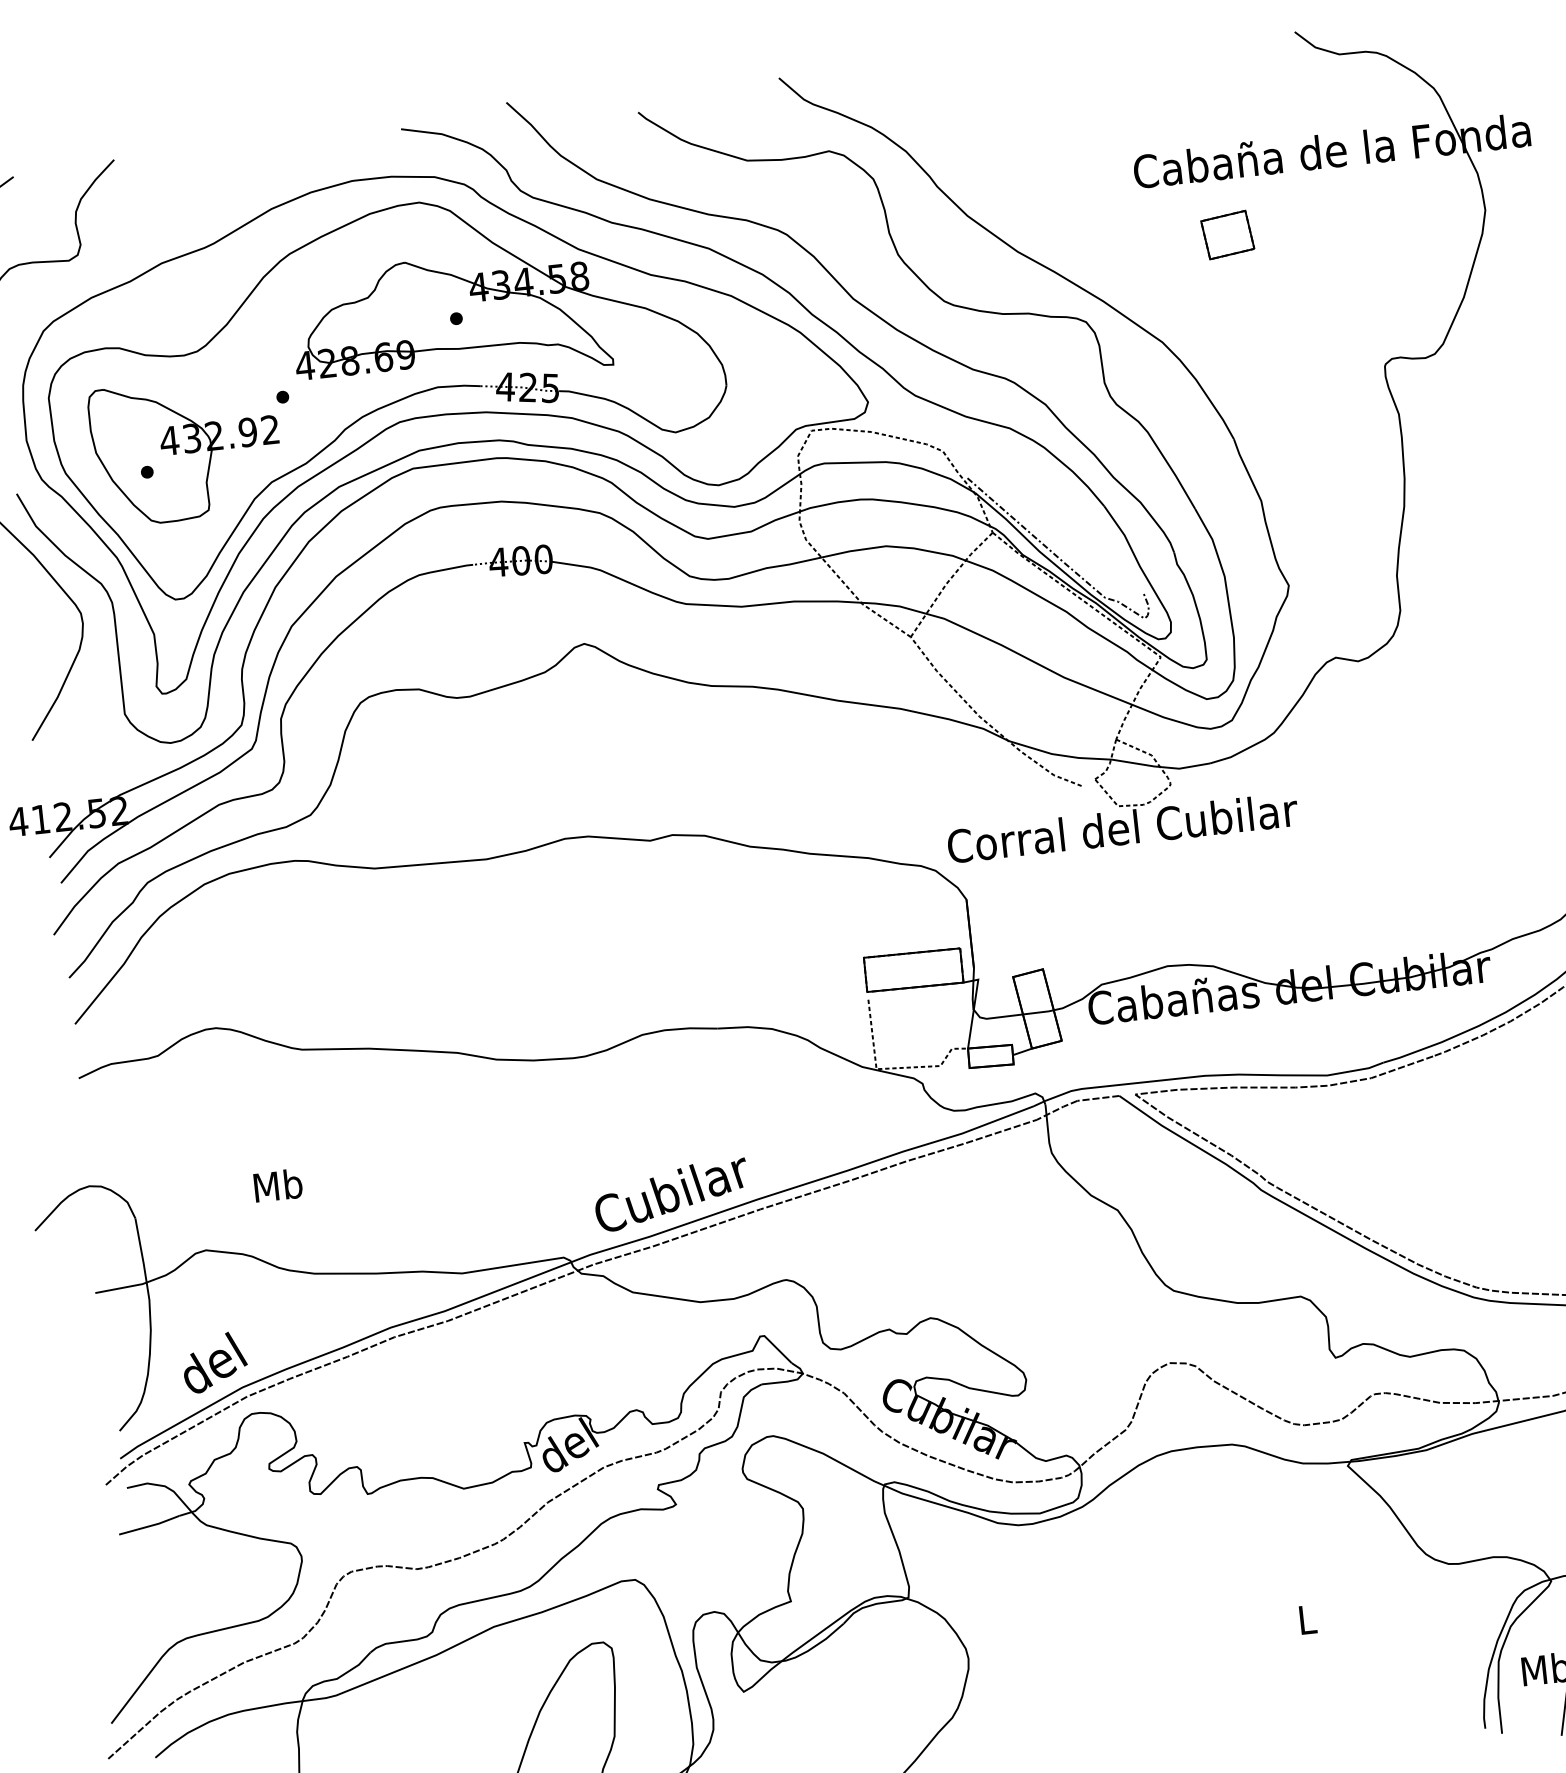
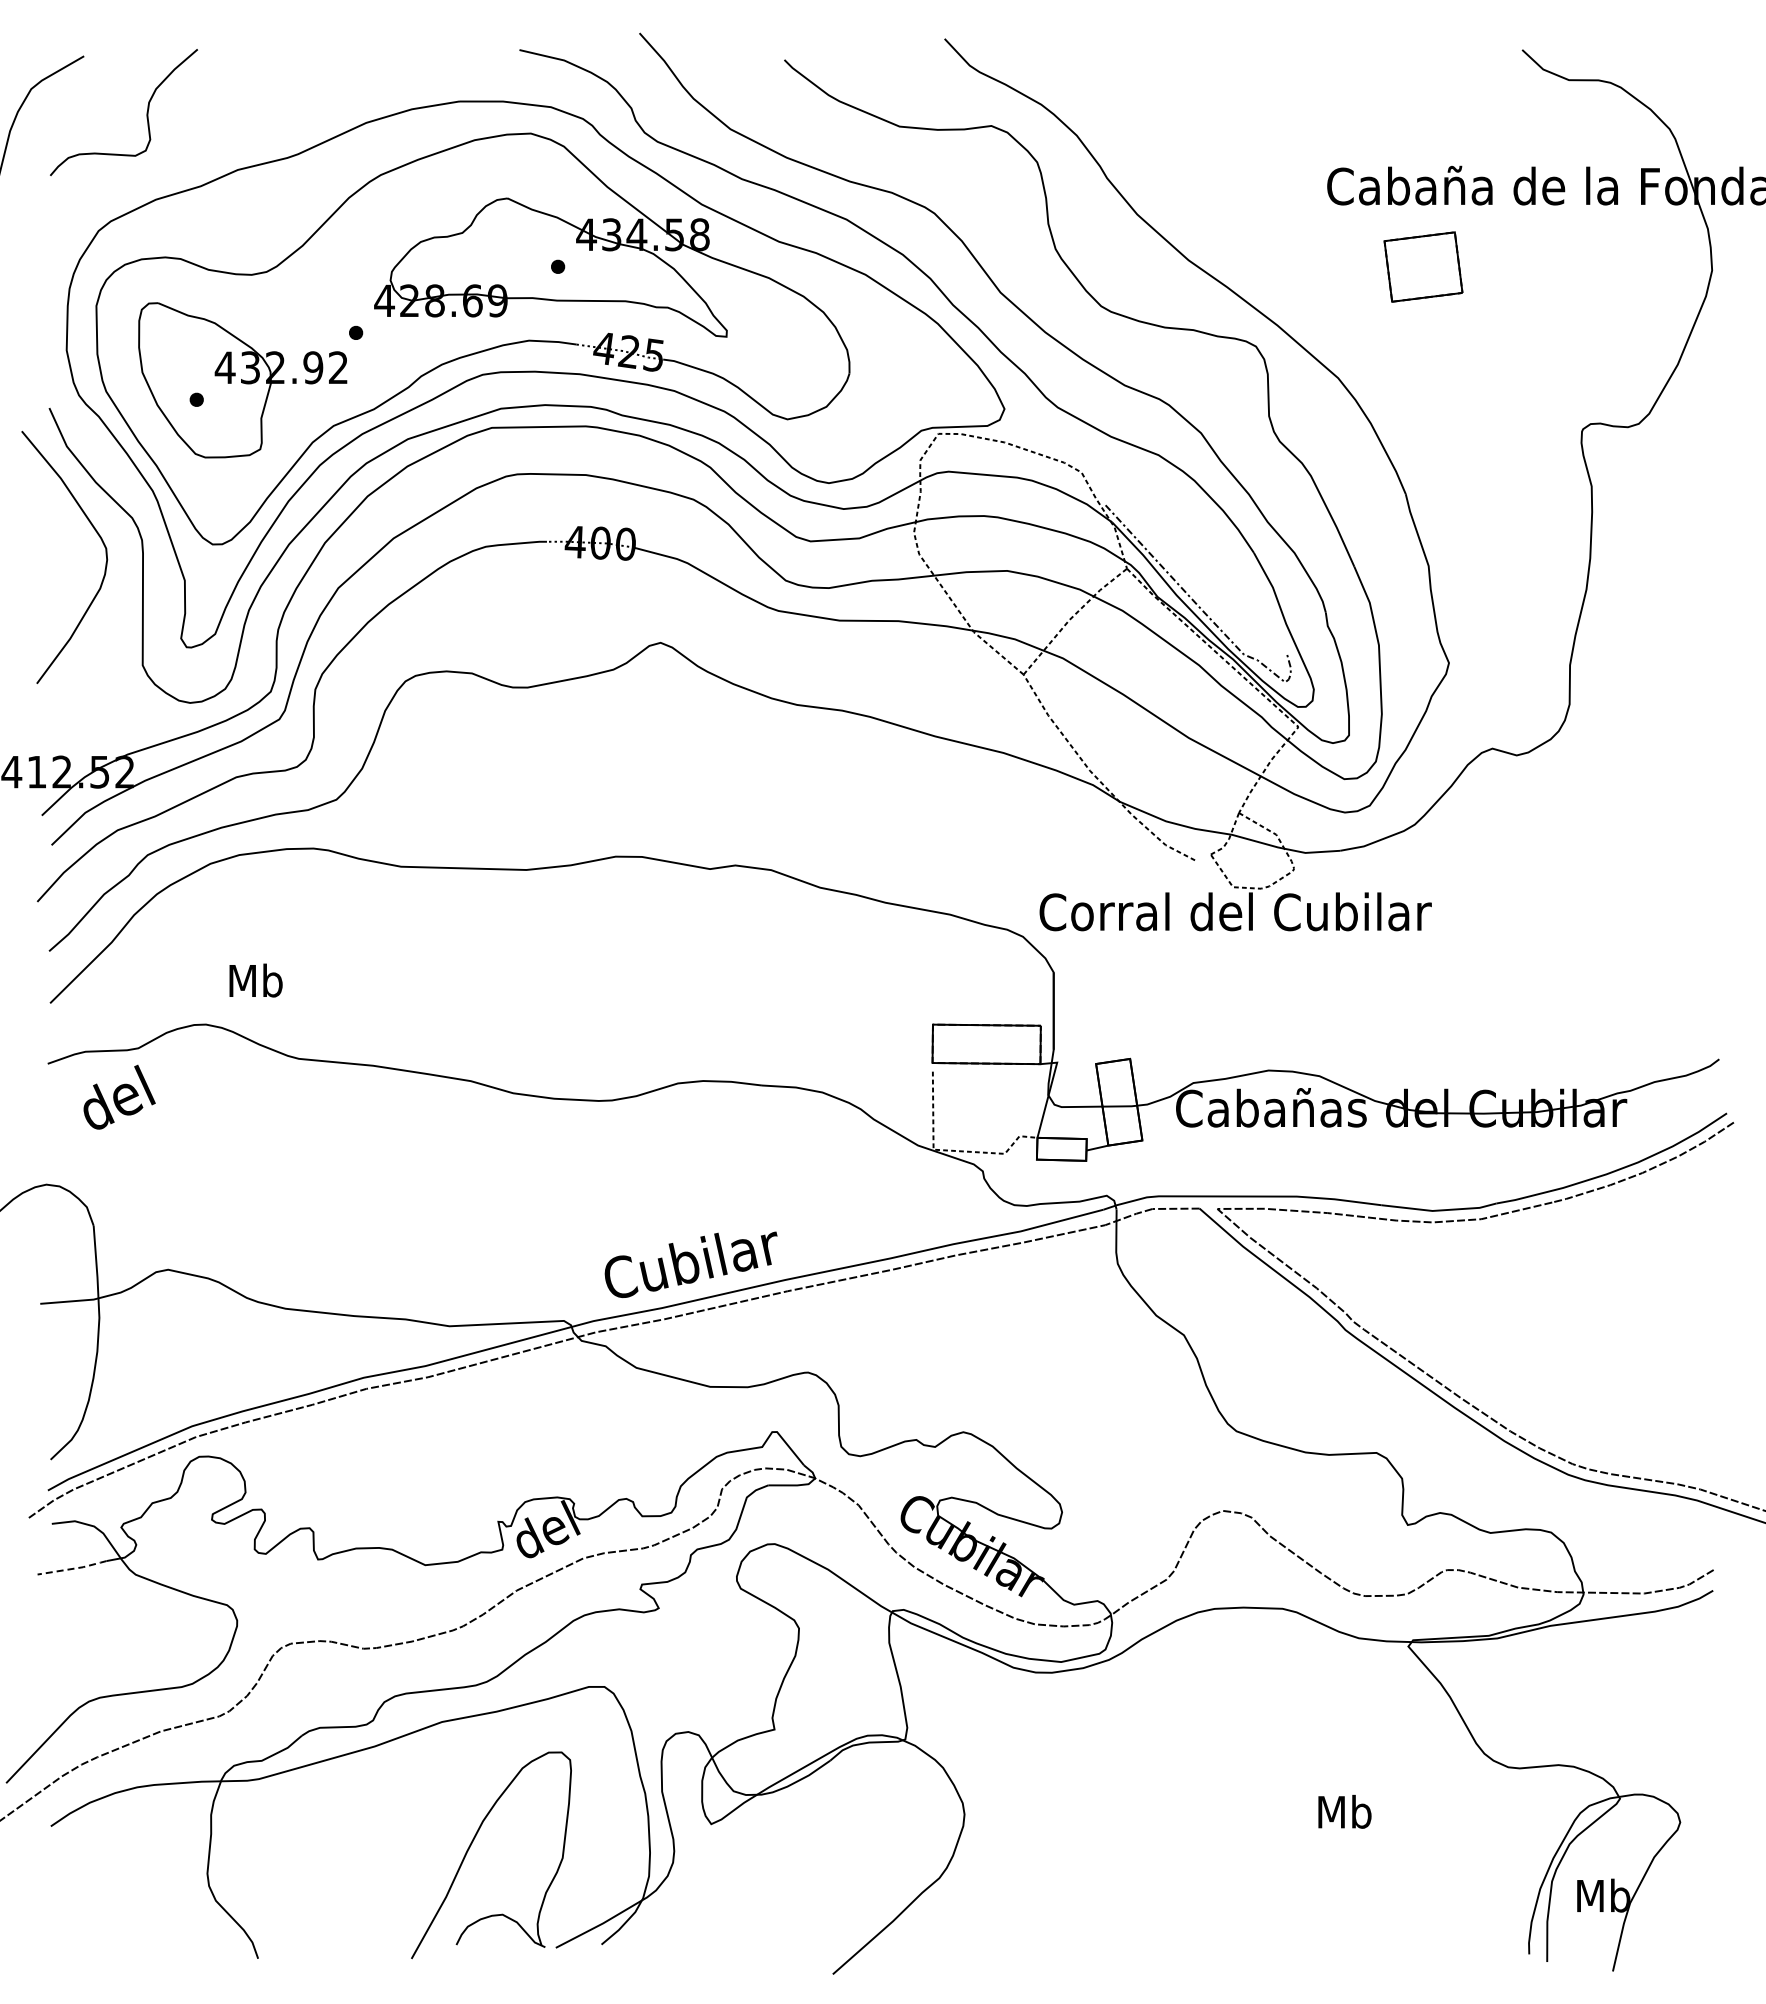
part: (1227, 234) -> (1423, 266), size x1.4
text: (277, 1185) -> (255, 980), moved
text: (214, 1361) -> (119, 1096), moved
line: (150, 1525) -> (73, 1568), solid -> dashed
text: (1306, 1619) -> (1344, 1811), L -> Mb

